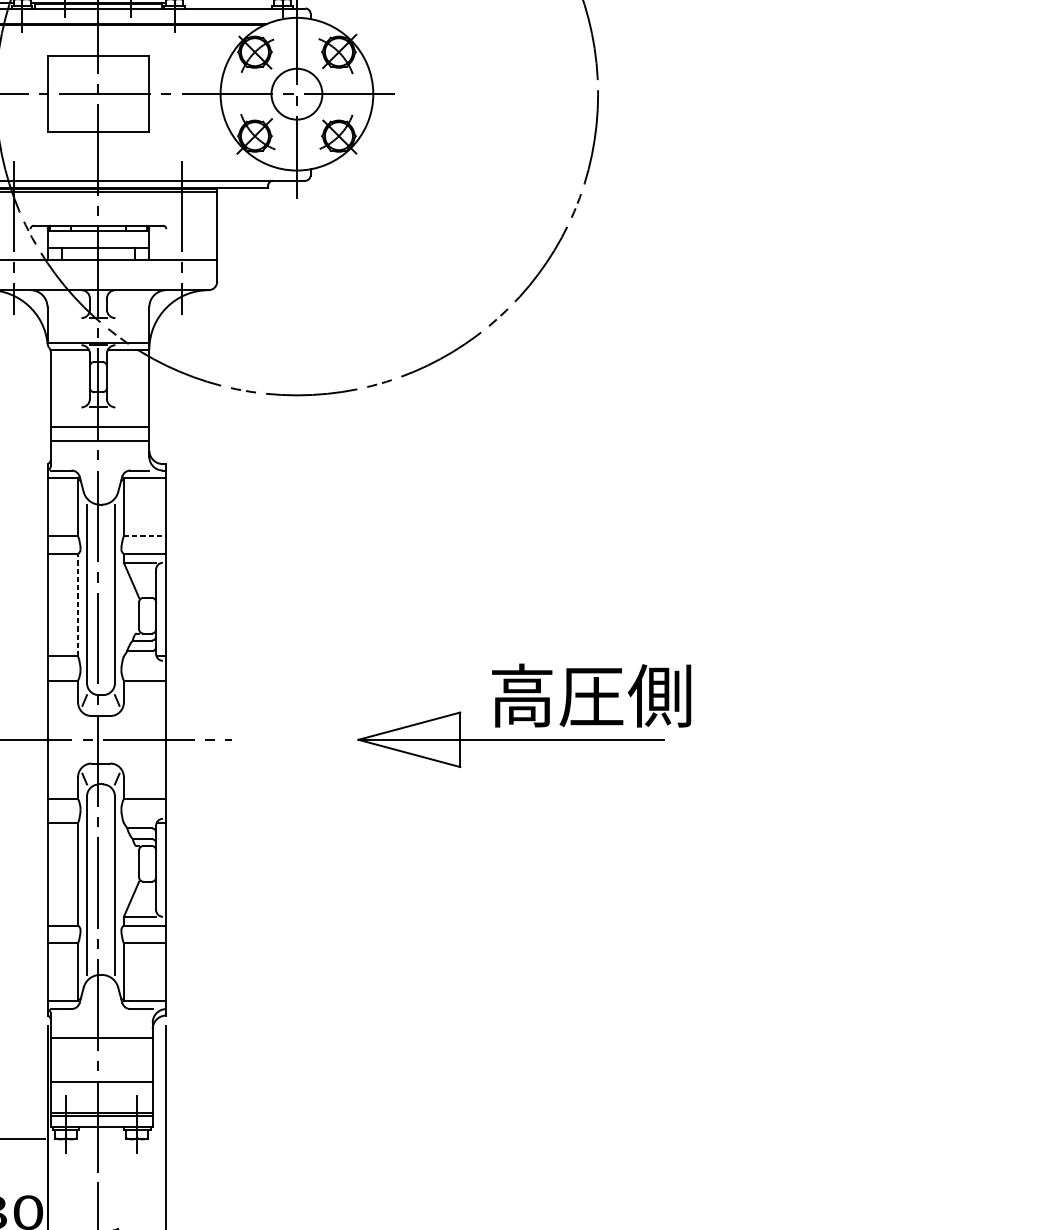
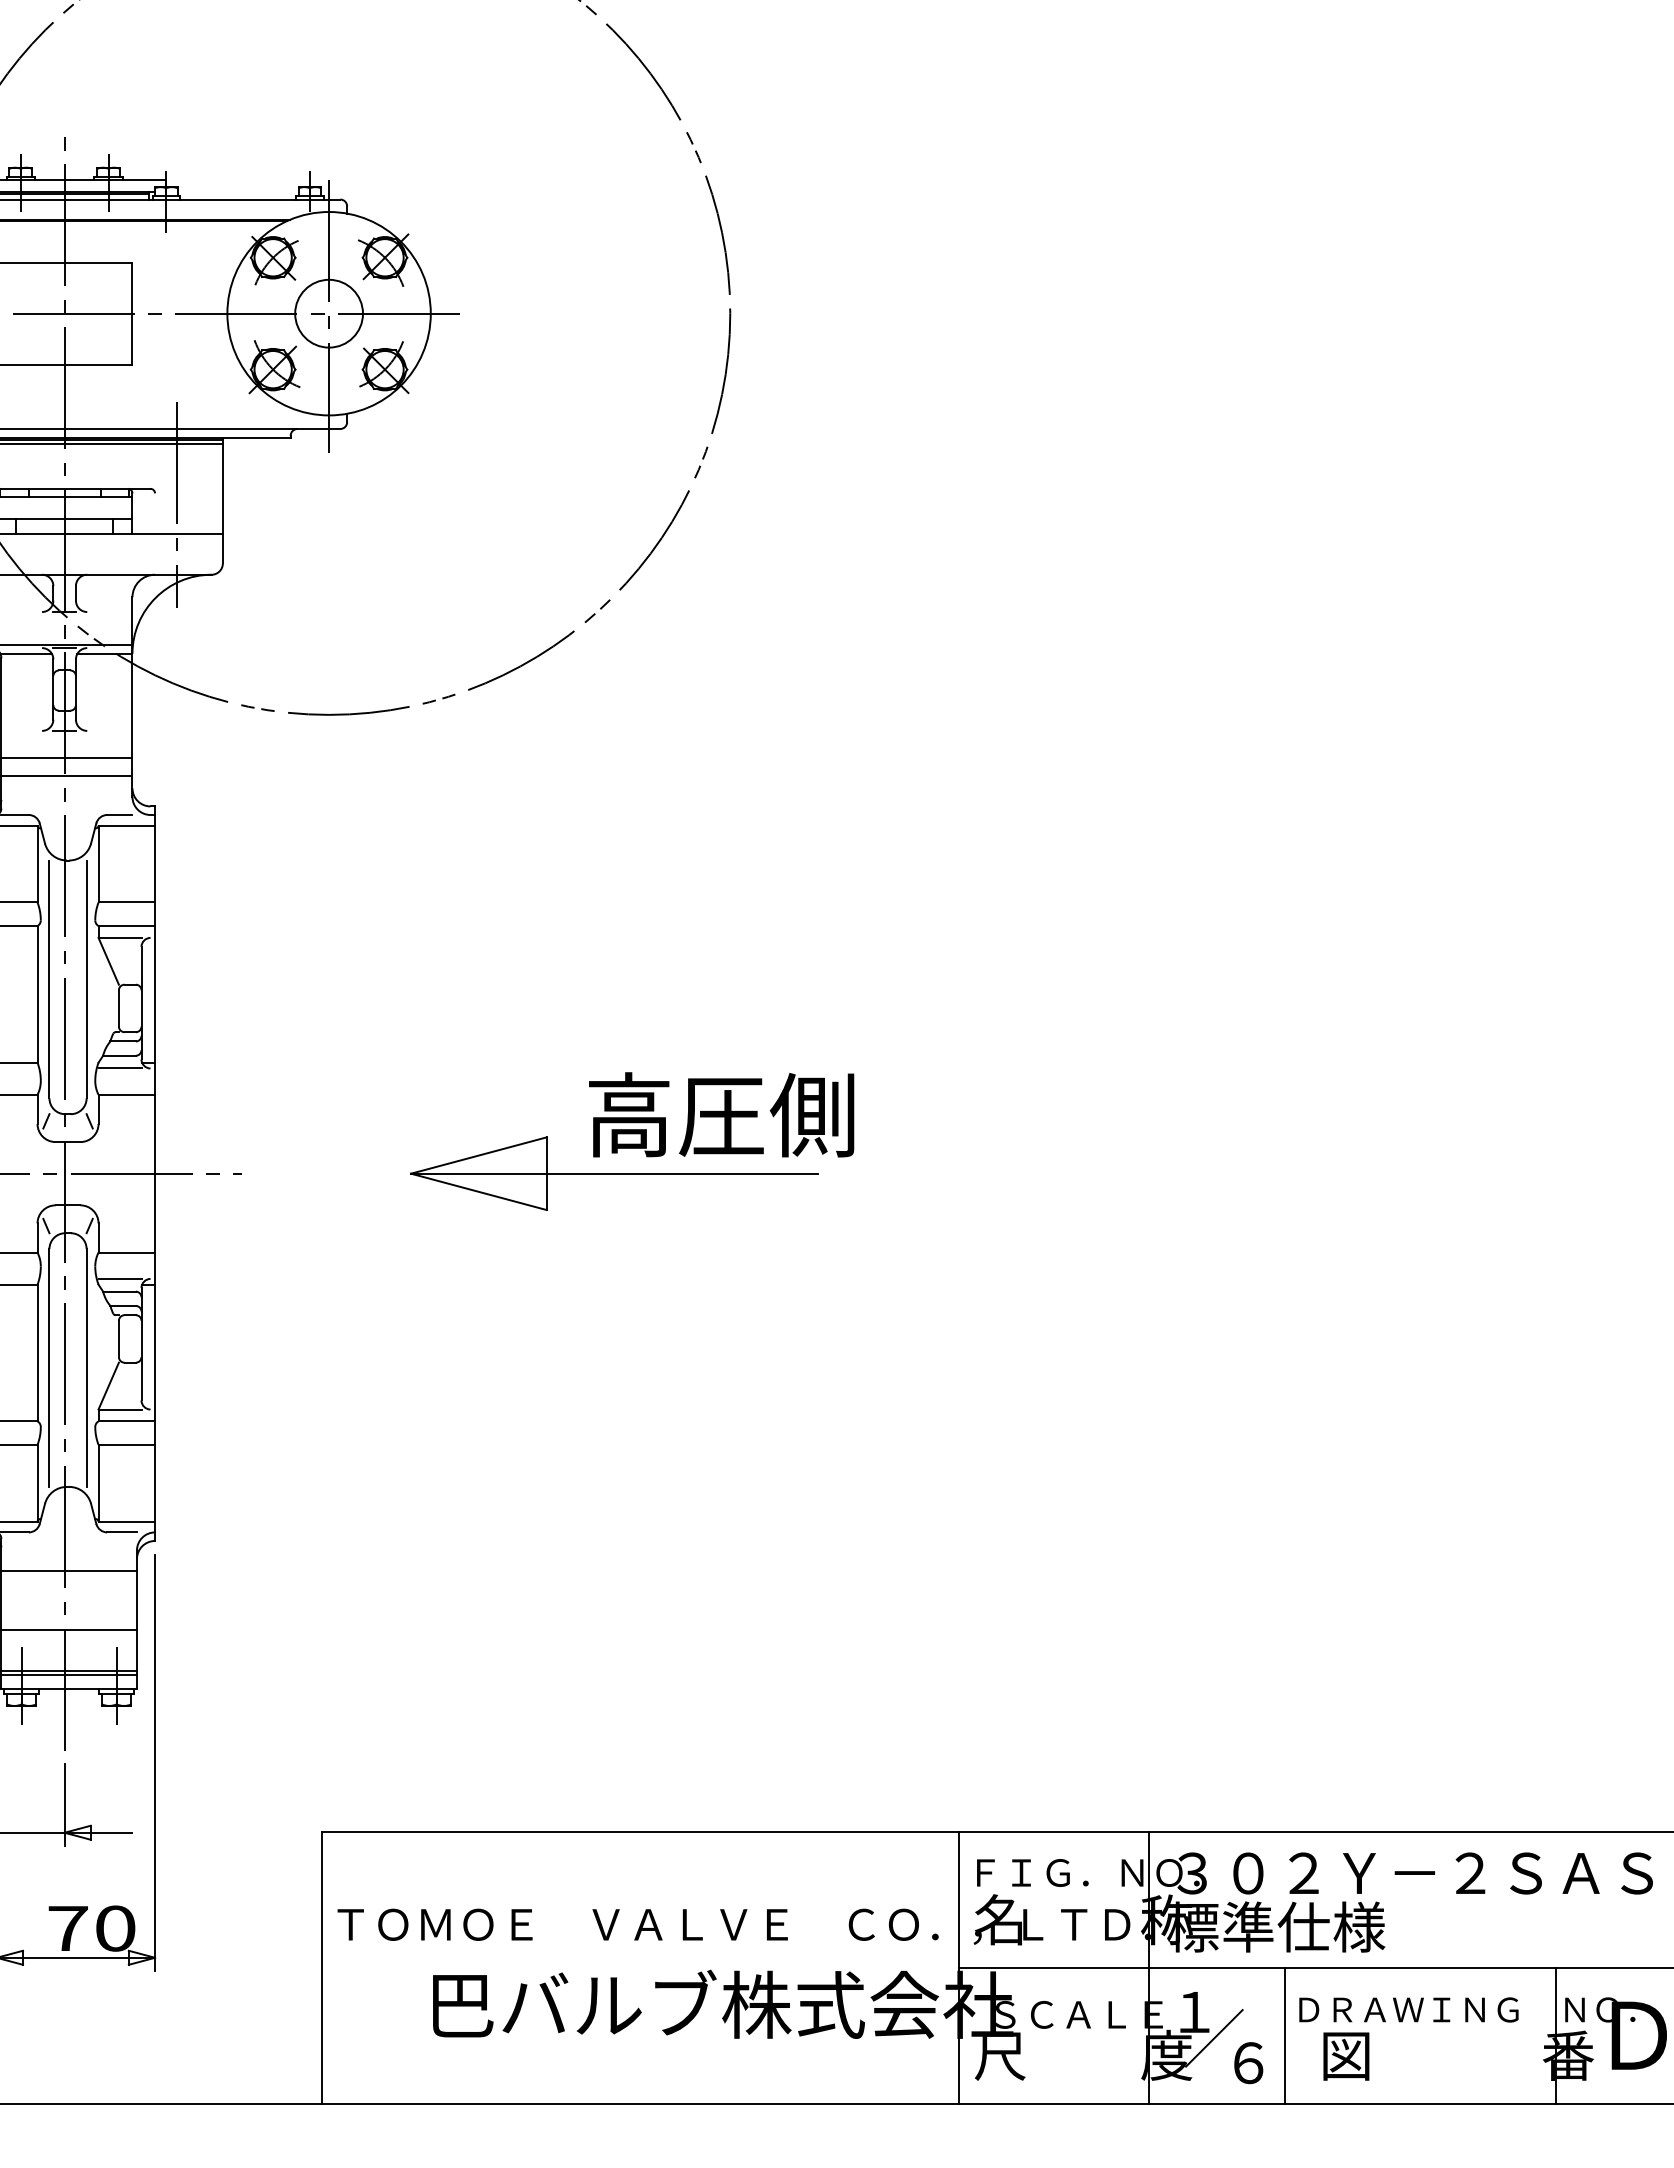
line: (145, 536) -> (127, 902), dashed -> solid
line: (78, 604) -> (37, 993), dashed -> solid
line: (139, 660) -> (119, 1068), added
line: (139, 818) -> (119, 1278), added

